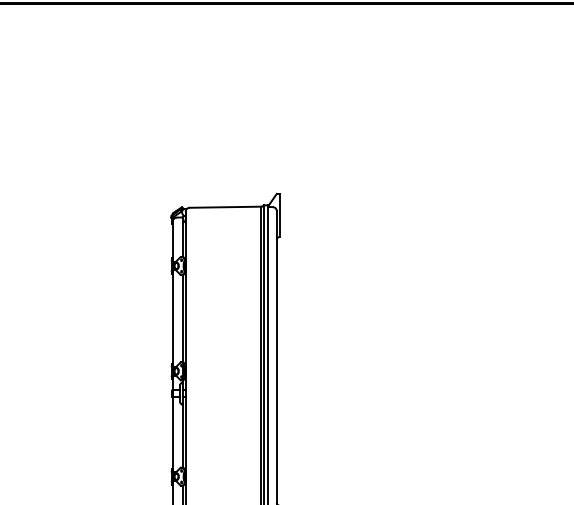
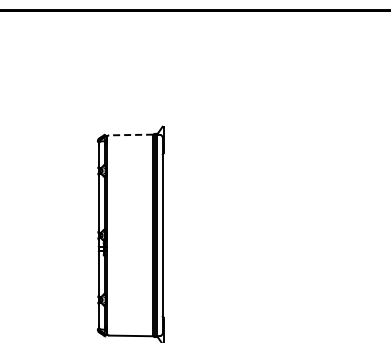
line: (226, 208) -> (131, 135), solid -> dashed

